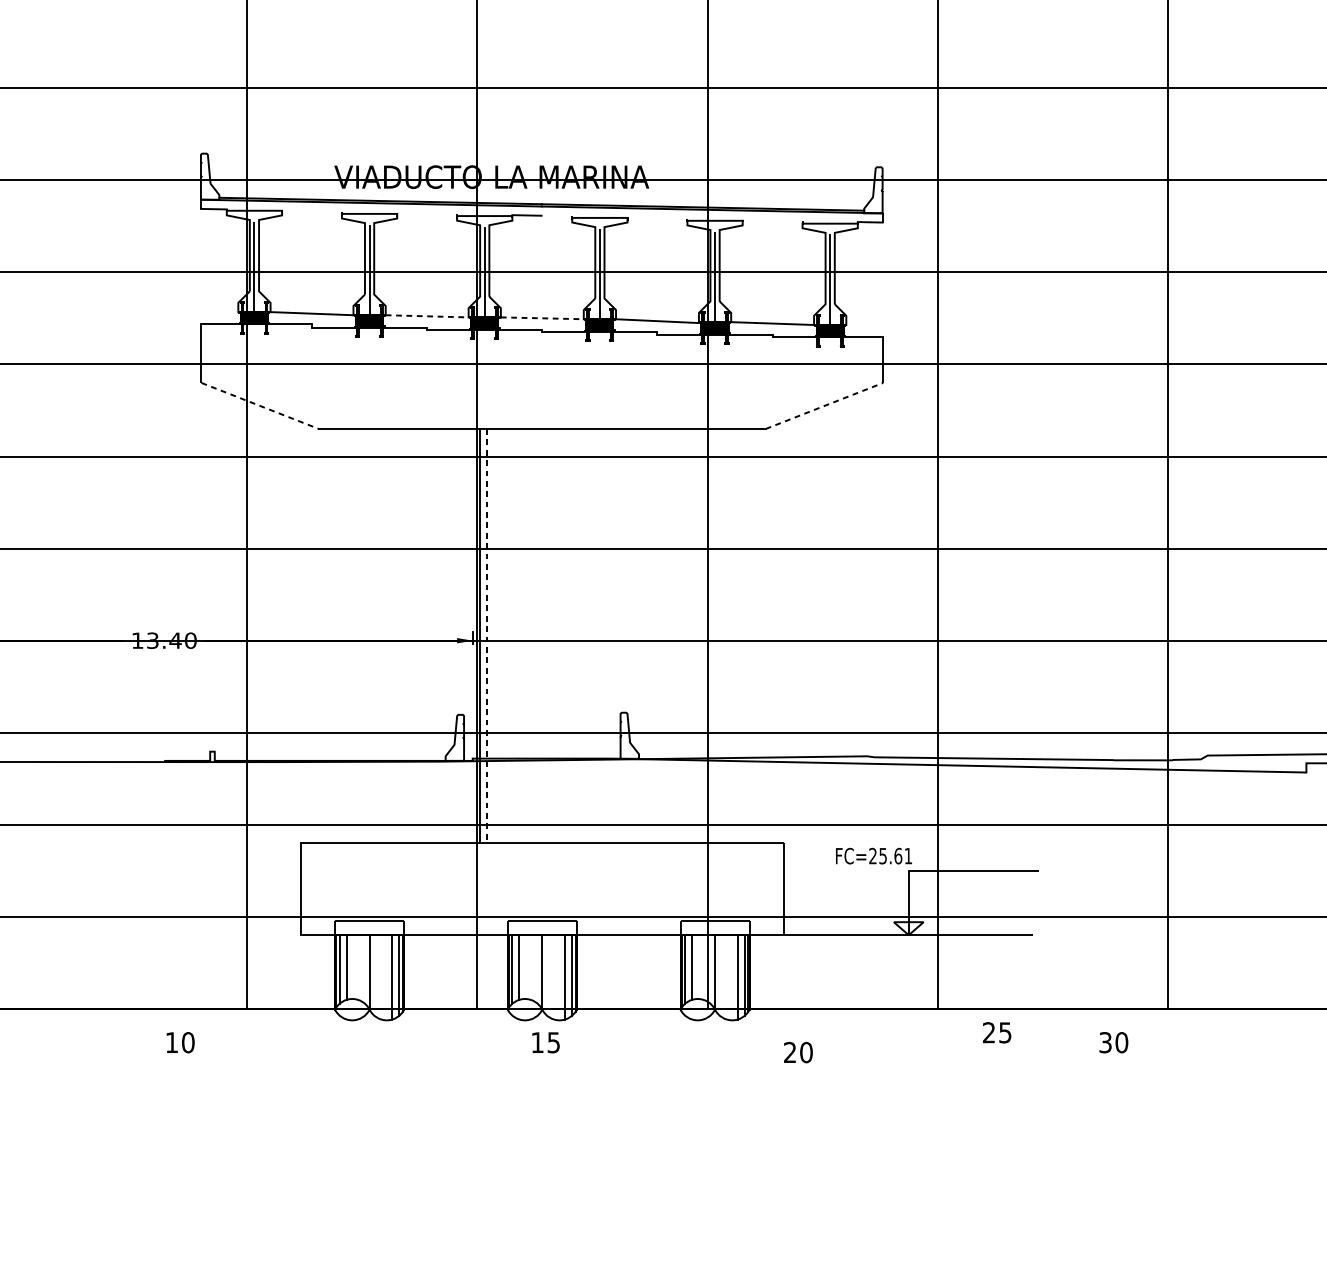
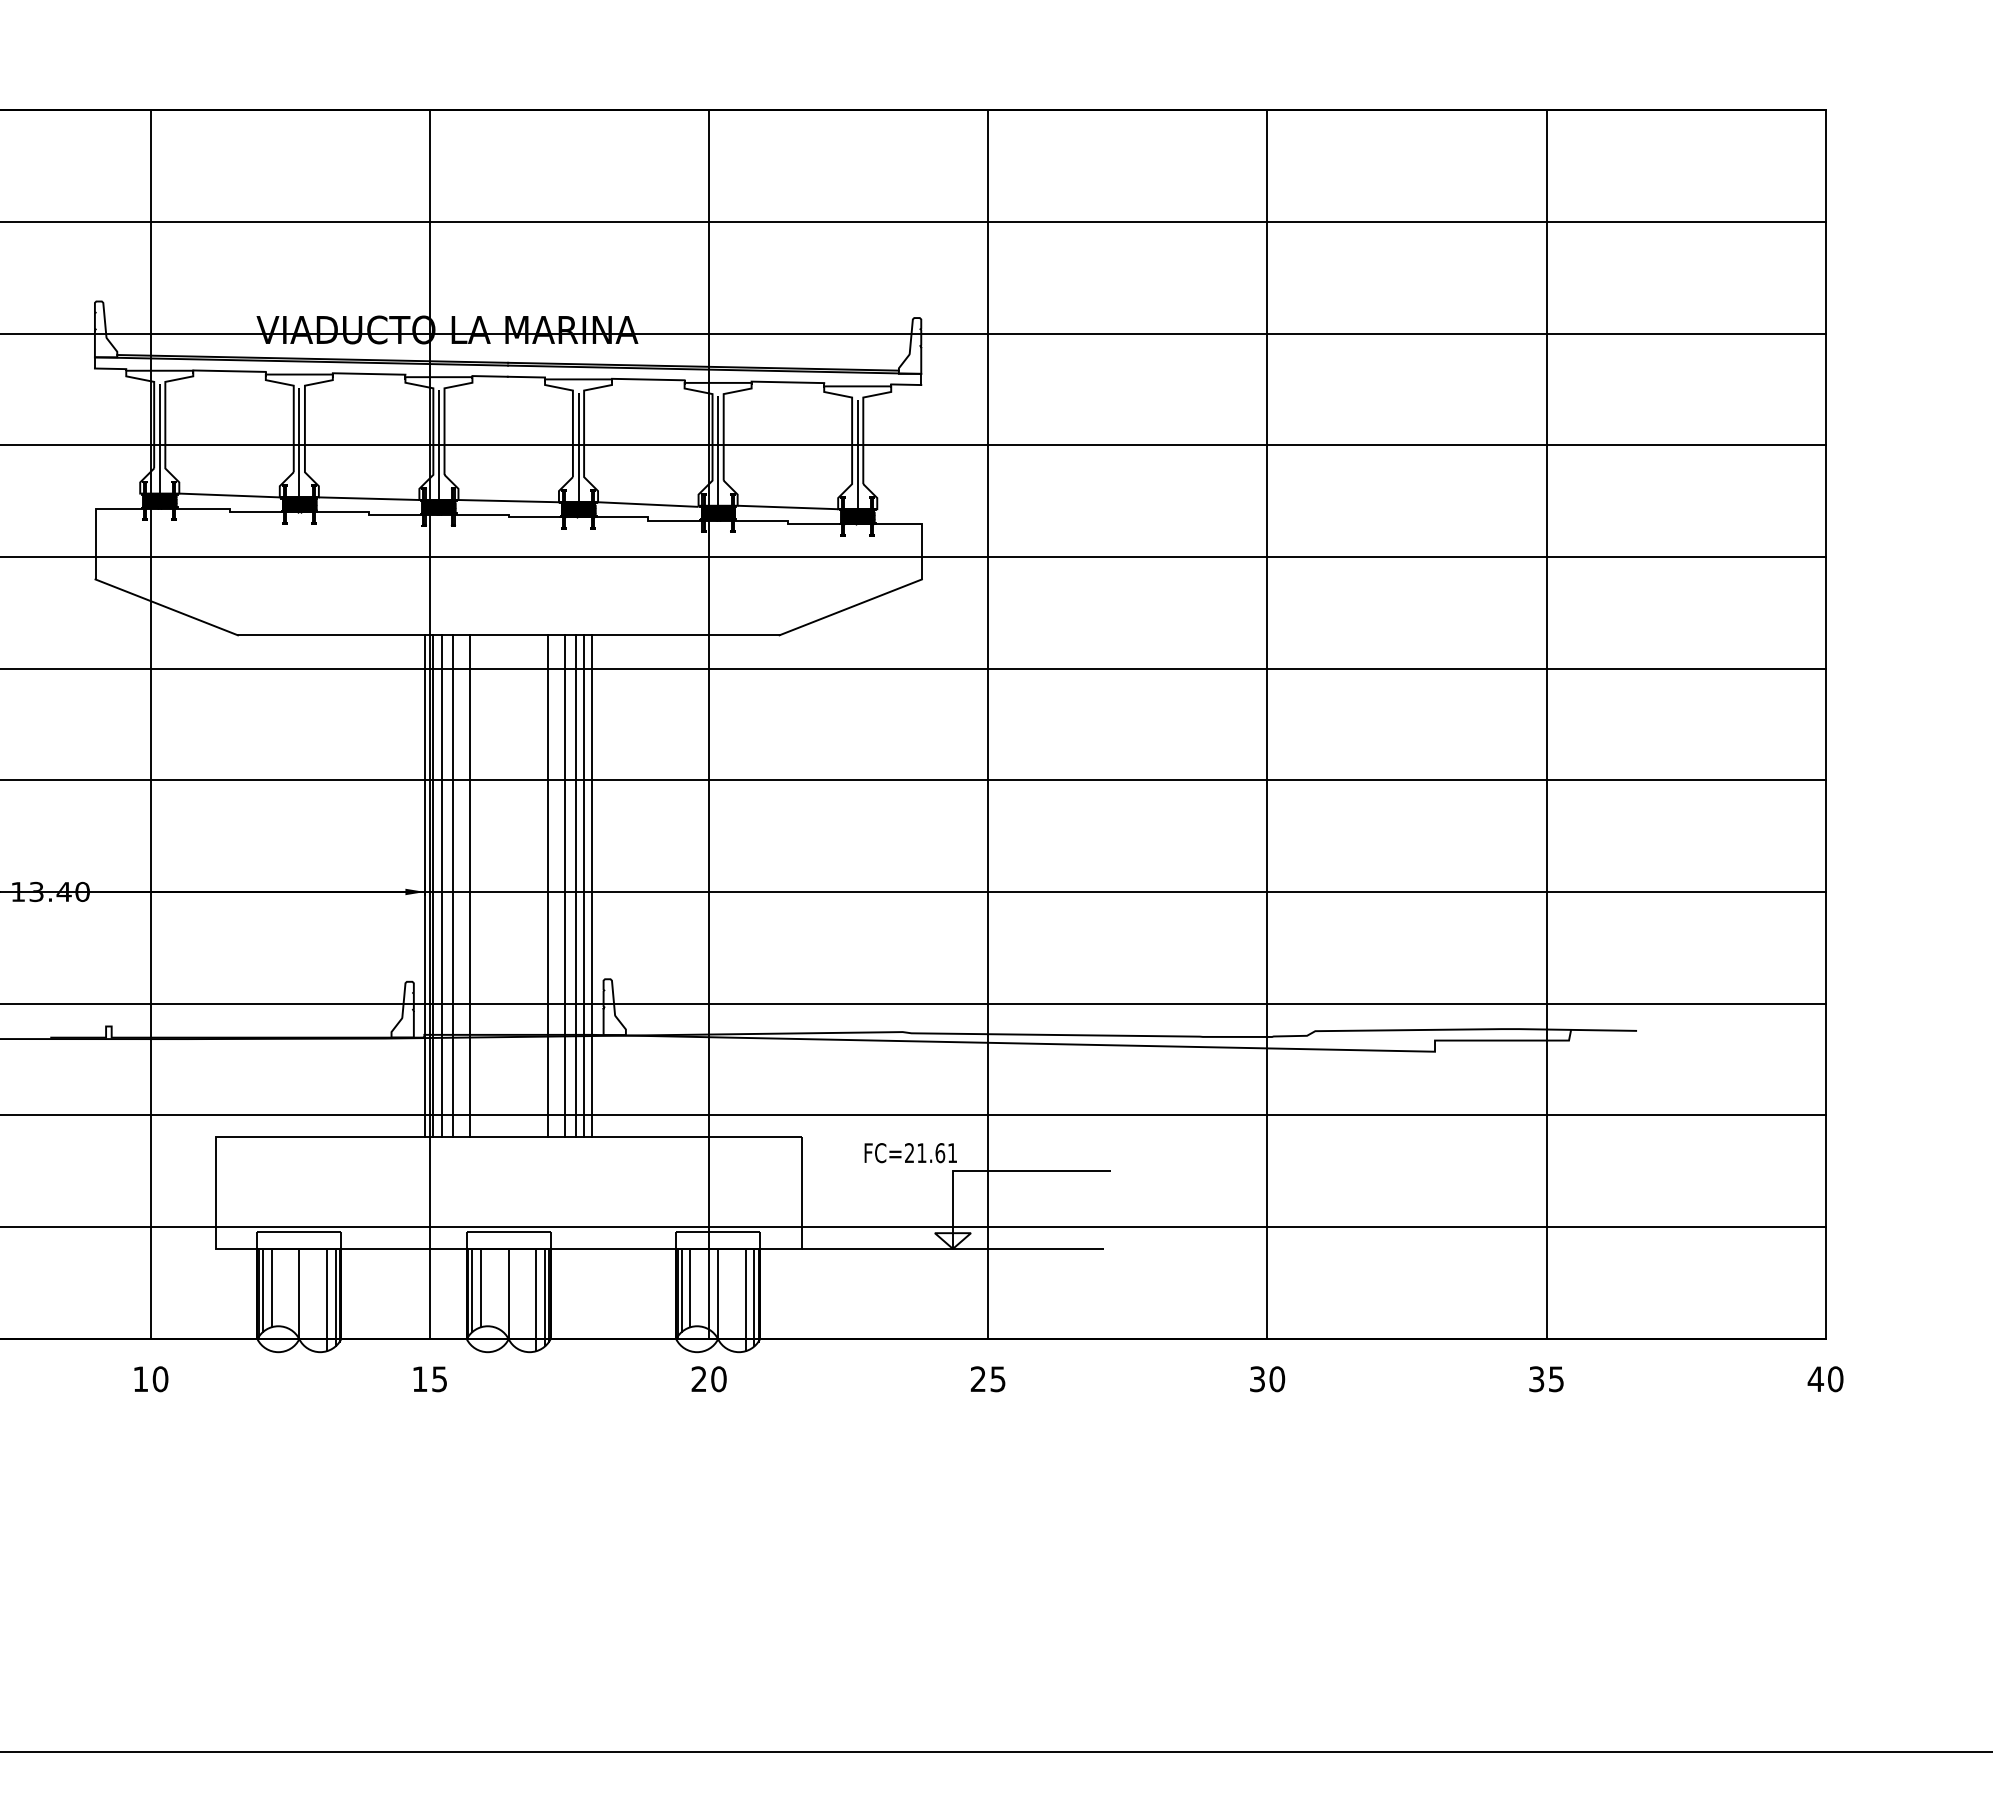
line: (311, 210) -> (229, 370), added
line: (426, 213) -> (368, 373), added
line: (556, 215) -> (526, 376), added
line: (657, 217) -> (648, 379), added
line: (772, 220) -> (787, 382), added
line: (427, 316) -> (369, 498), dashed -> solid
line: (542, 318) -> (509, 501), dashed -> solid
line: (260, 406) -> (167, 607), dashed -> solid
line: (825, 406) -> (851, 607), dashed -> solid
line: (472, 636) -> (424, 886), added
line: (486, 636) -> (441, 886), dashed -> solid
line: (495, 636) -> (452, 886), added
line: (509, 636) -> (469, 886), added
line: (574, 636) -> (547, 886), added
line: (588, 636) -> (564, 886), added
line: (597, 636) -> (575, 886), added
line: (604, 636) -> (584, 886), added
line: (611, 636) -> (592, 886), added
text: (882, 856) -> (921, 1153), FC=25.61 -> FC=21.61
text: (996, 1032) -> (987, 1379), moved
text: (180, 1042) -> (151, 1379), moved
text: (545, 1042) -> (429, 1379), moved
text: (1113, 1042) -> (1267, 1379), moved
text: (797, 1052) -> (708, 1379), moved

